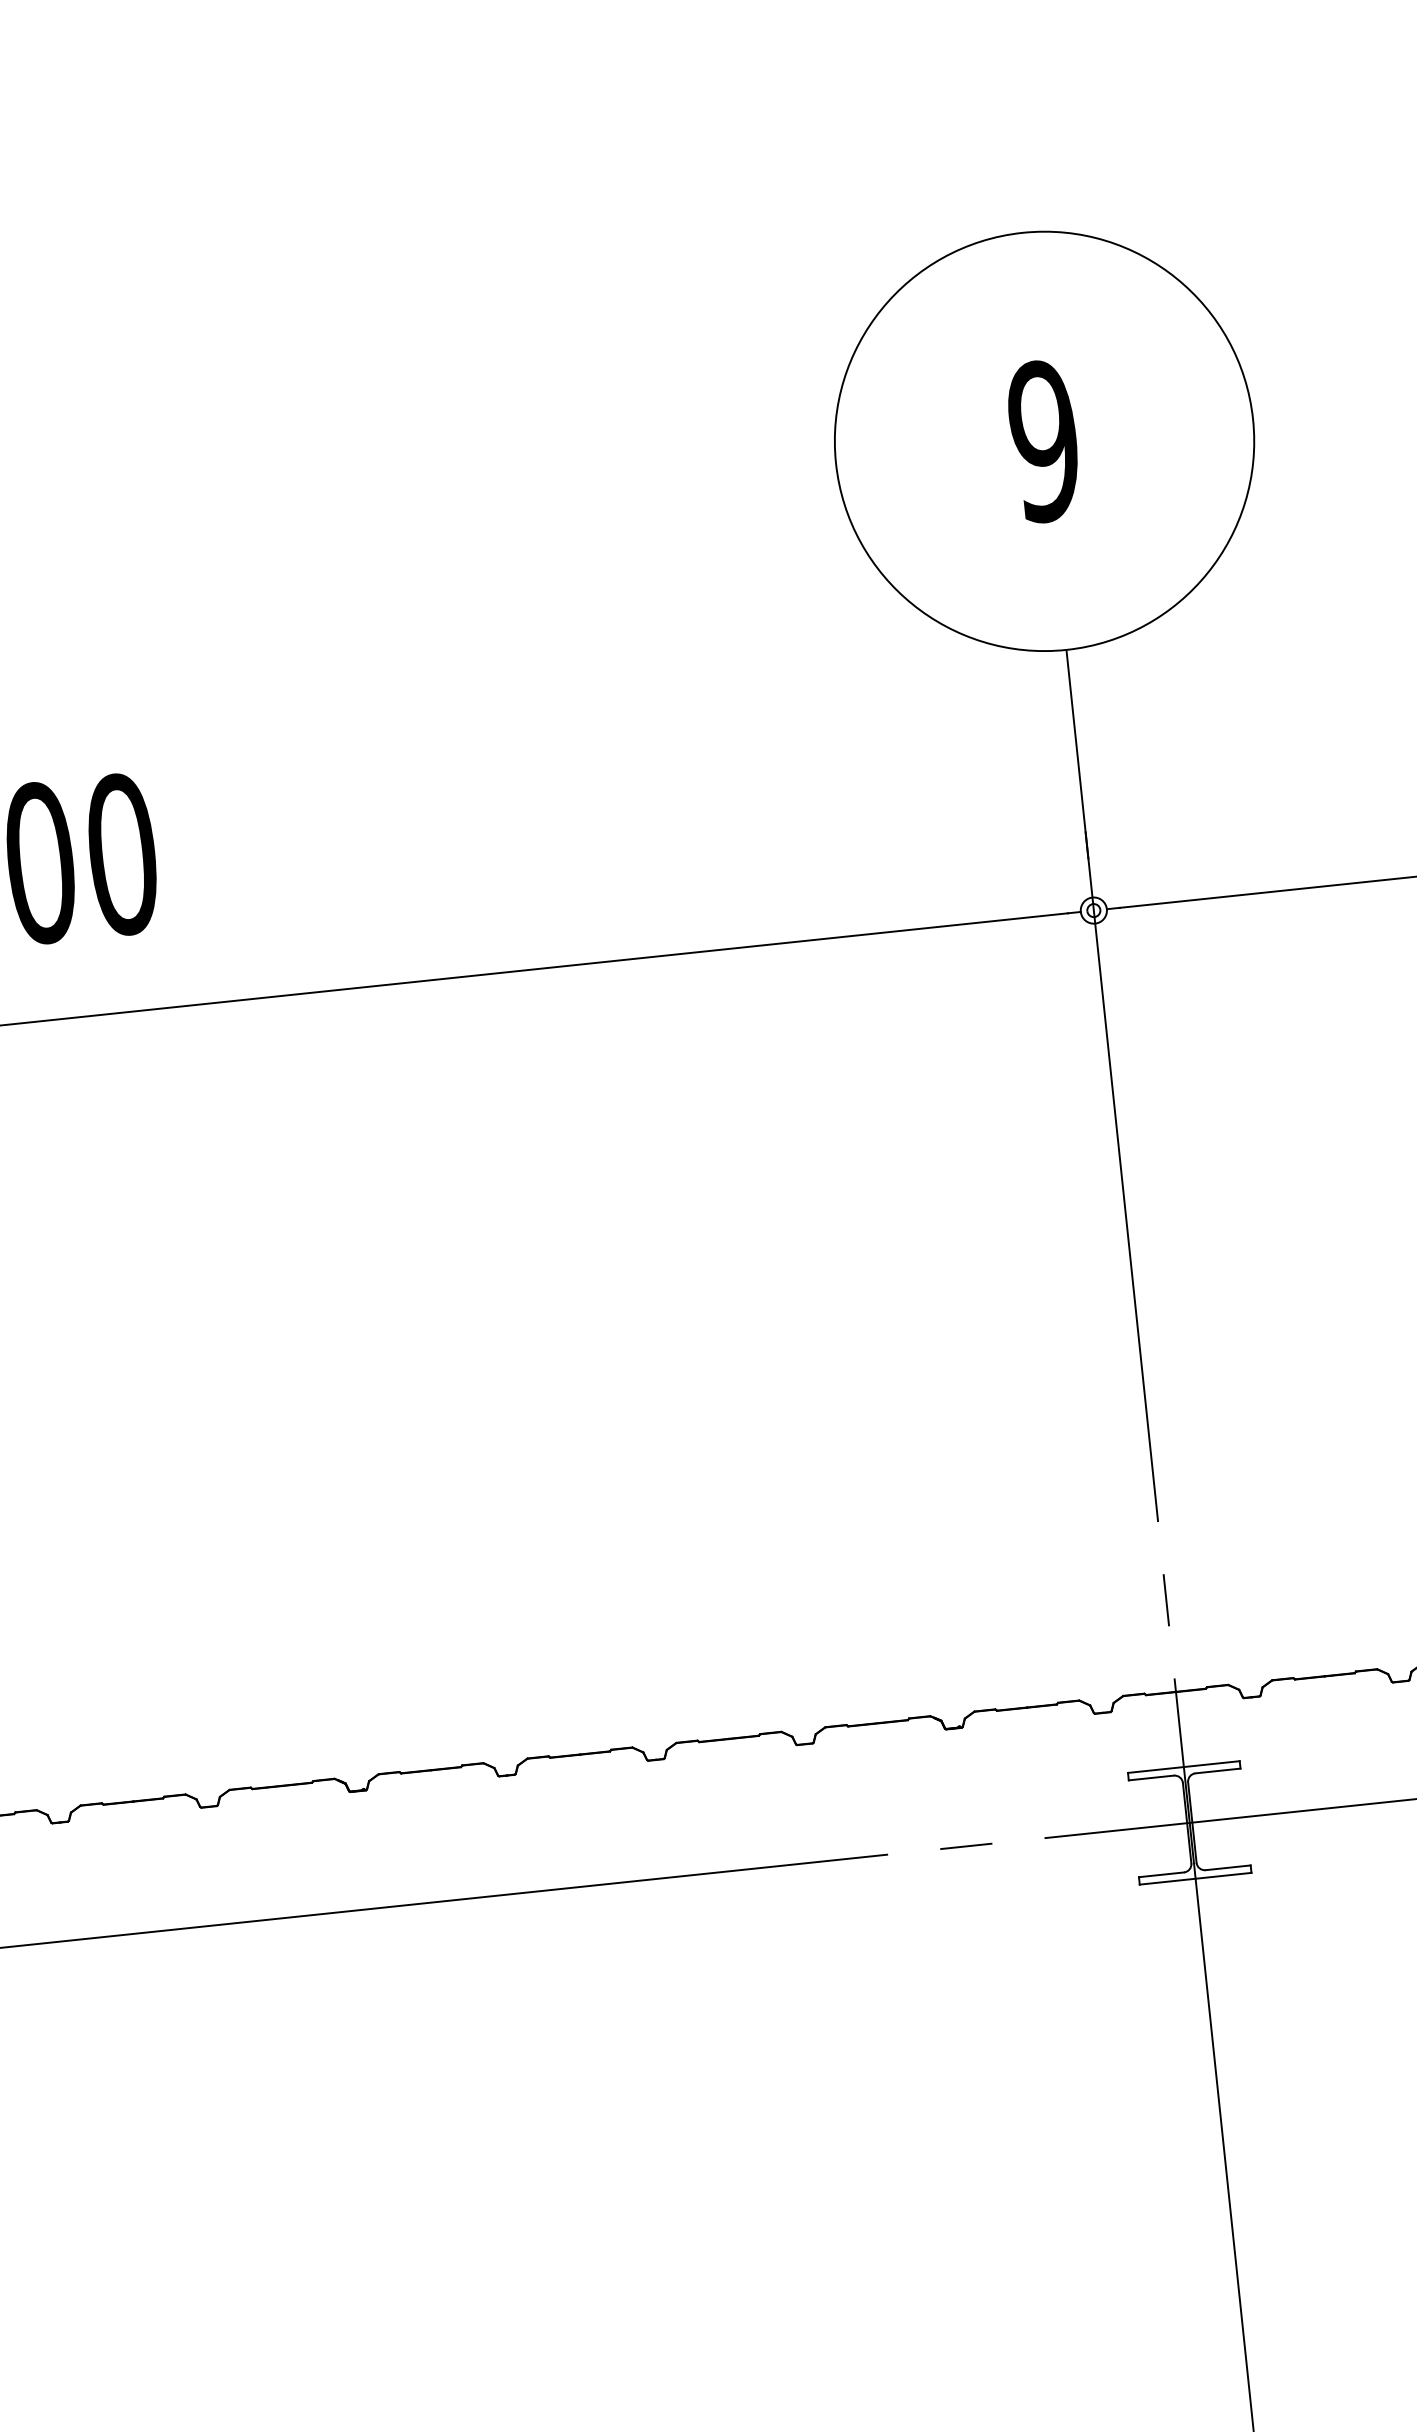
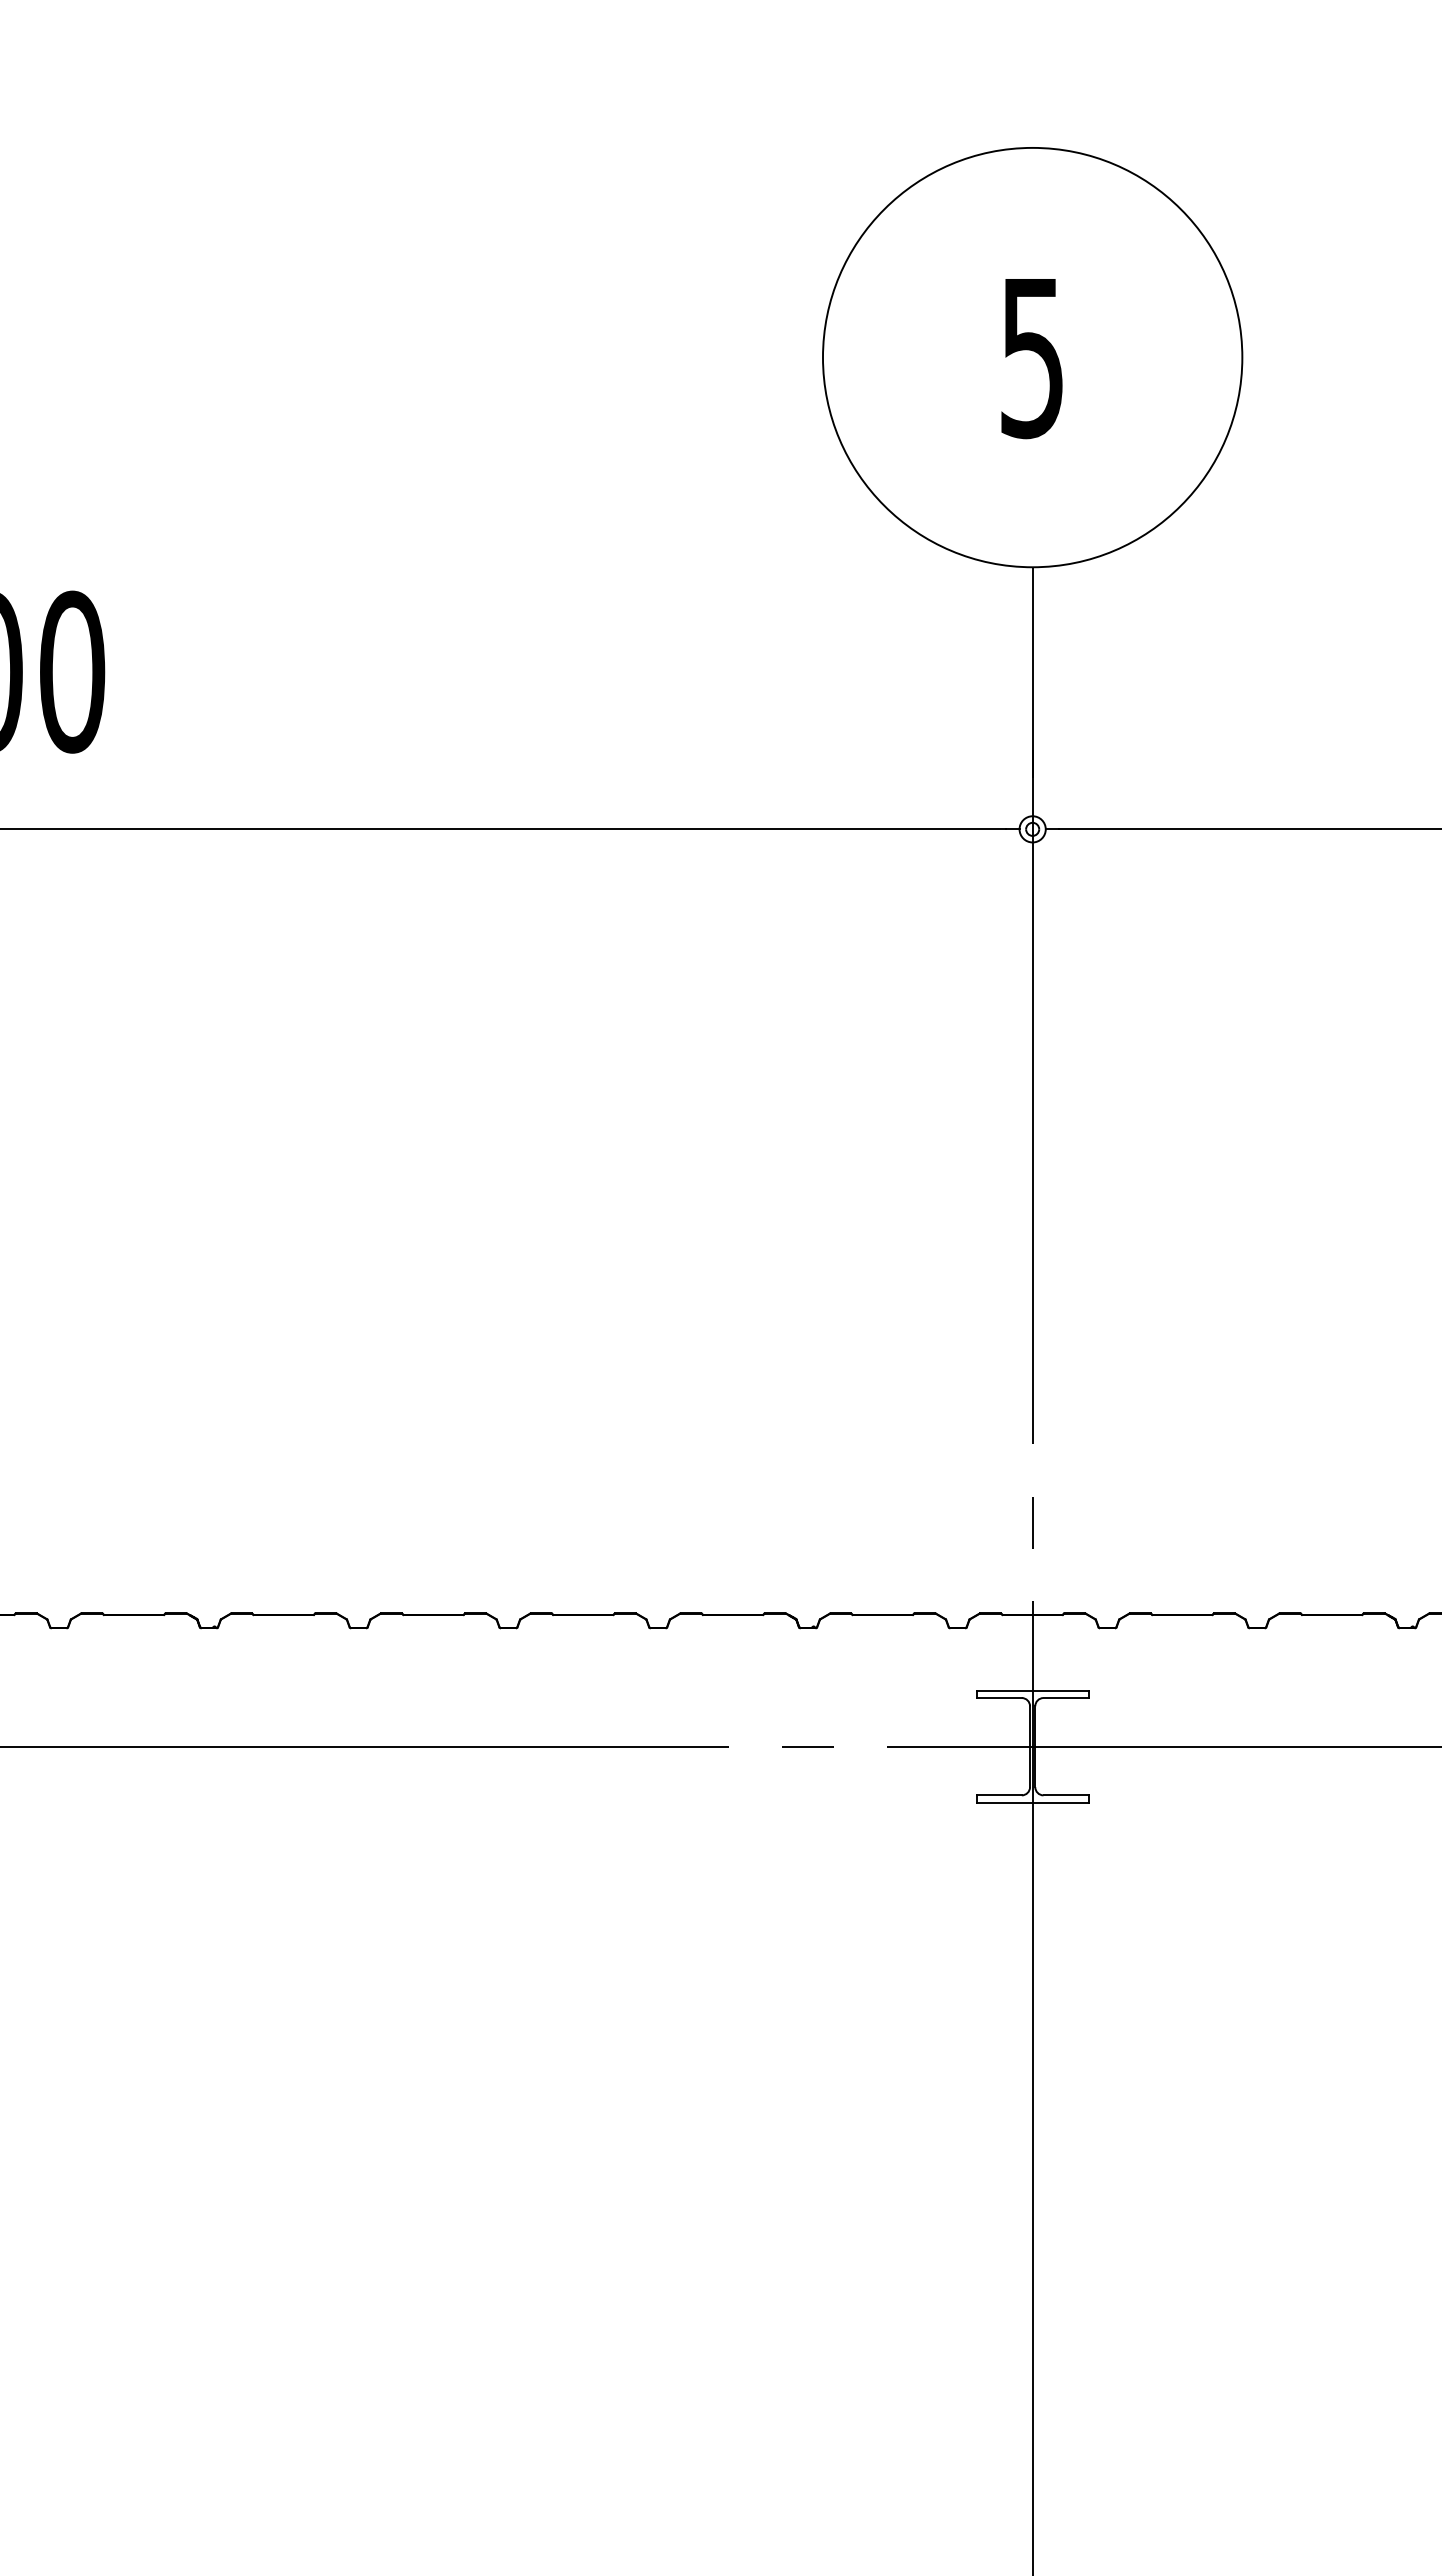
text: (1043, 441) -> (1031, 357), 9 -> 5

